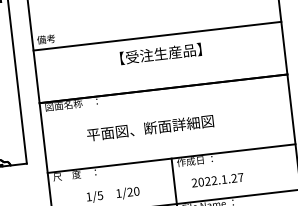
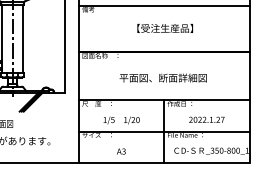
line: (156, 36) -> (163, 6), moved
text: (149, 127) -> (162, 77), moved
text: (217, 179) -> (206, 119), moved

